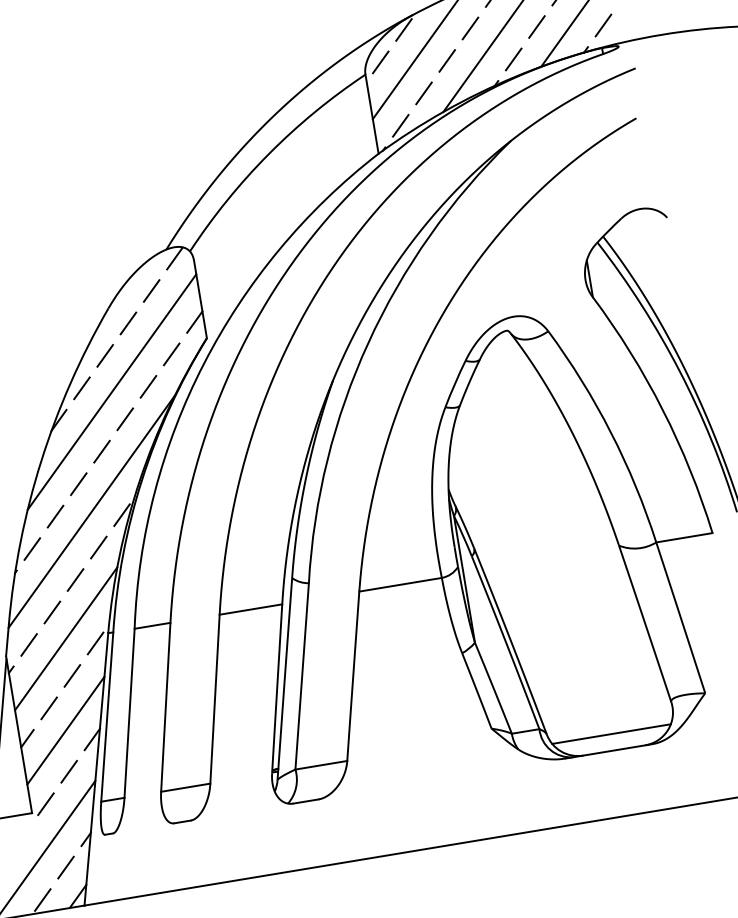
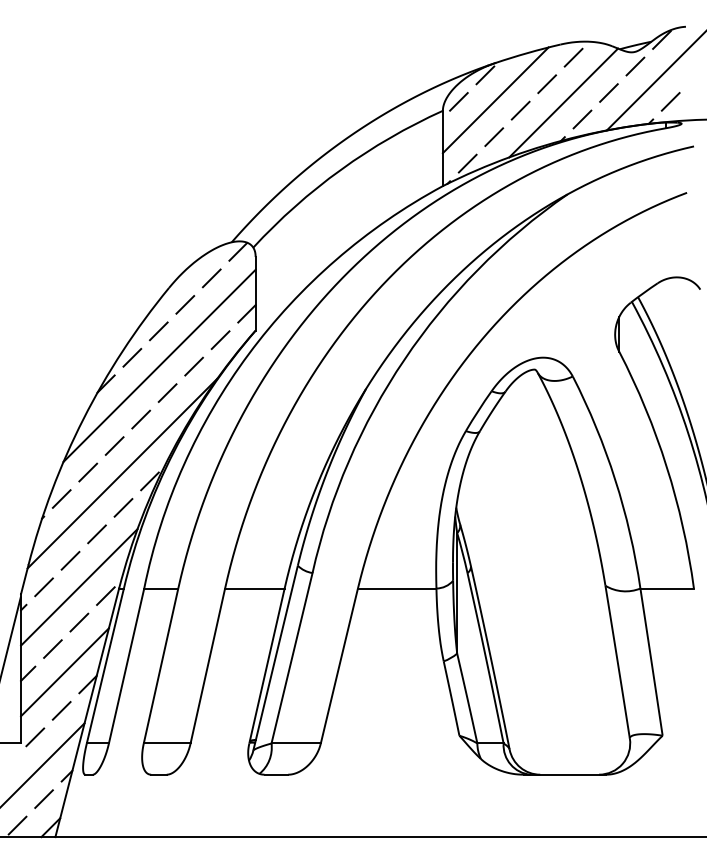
line: (611, 734) -> (569, 759), removed

